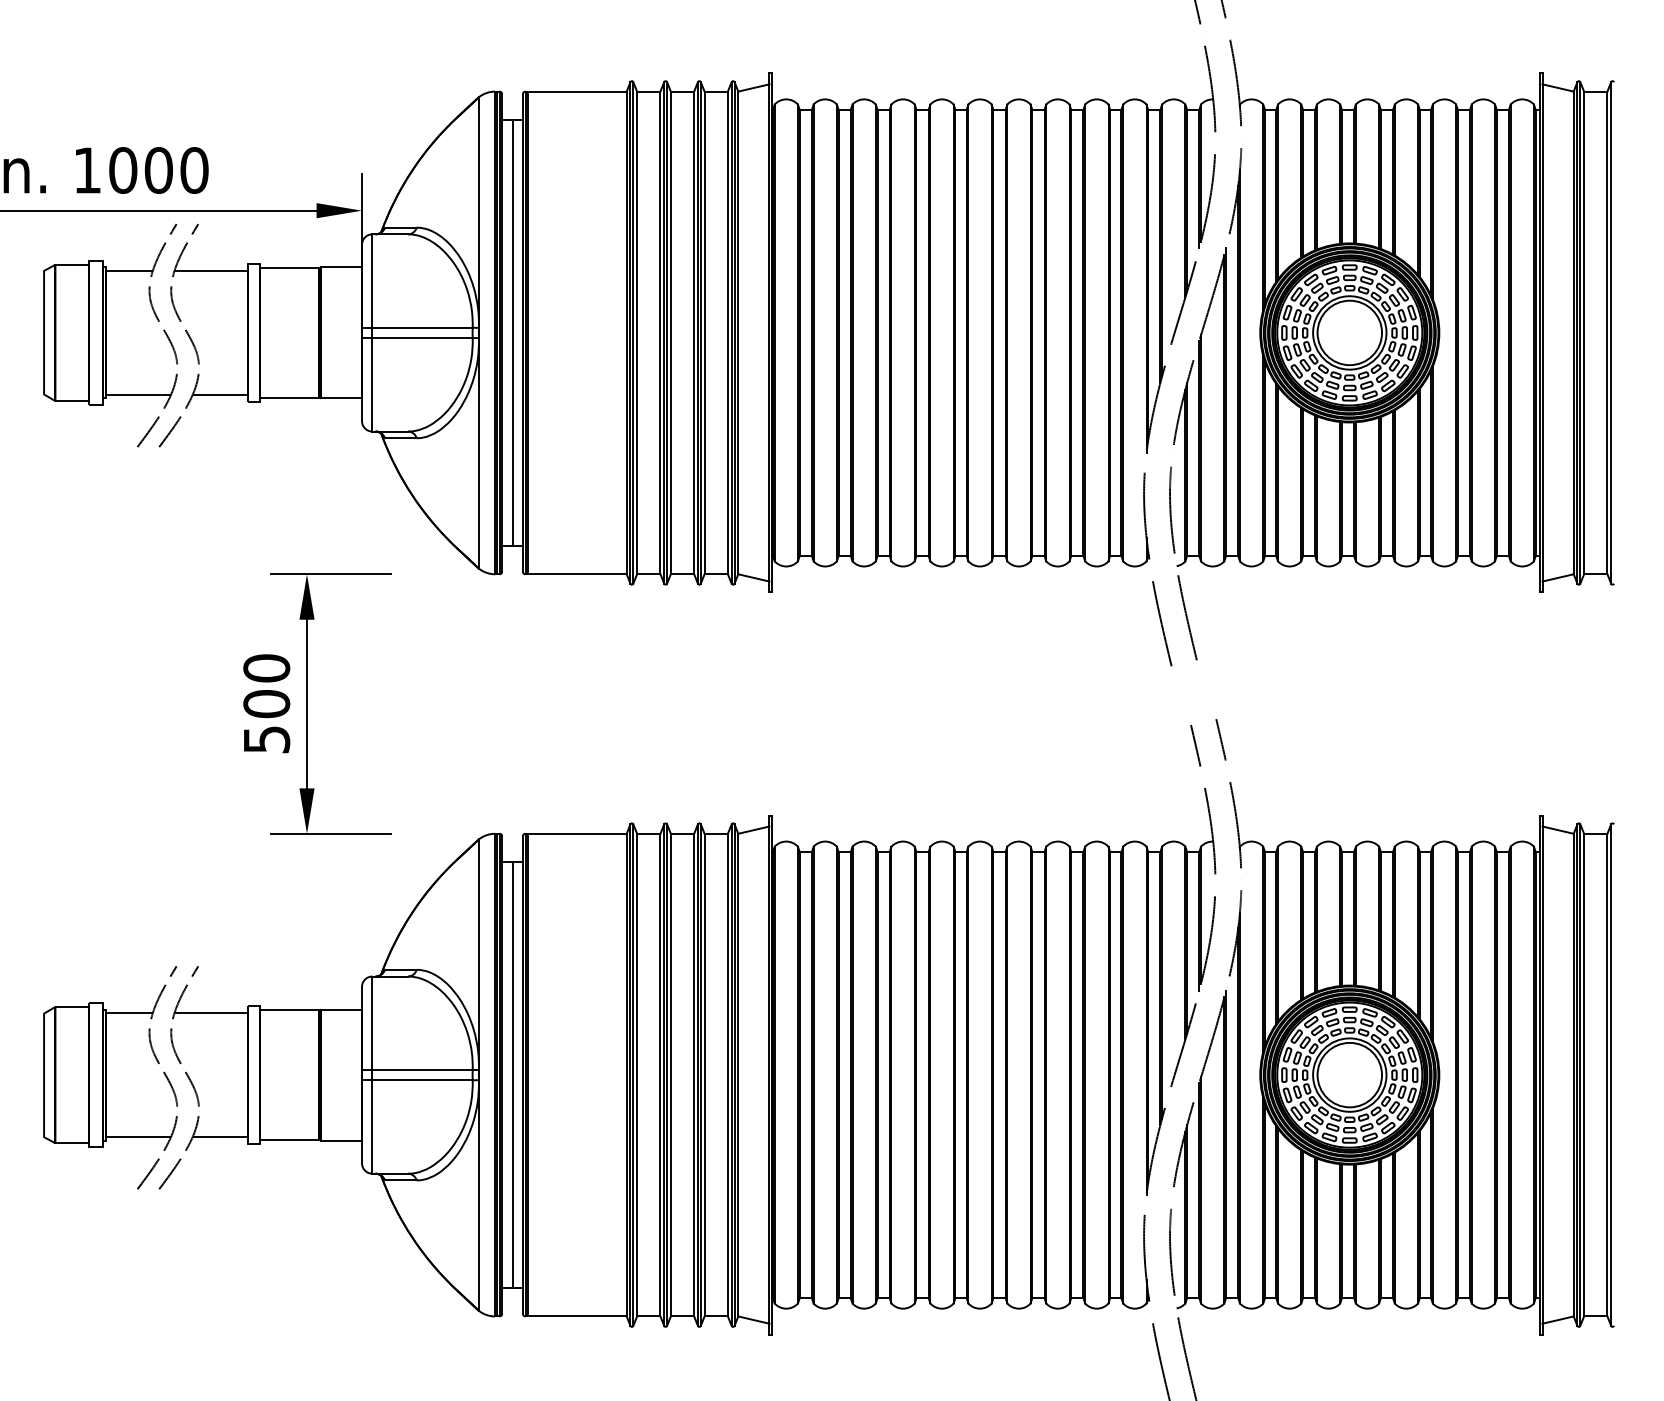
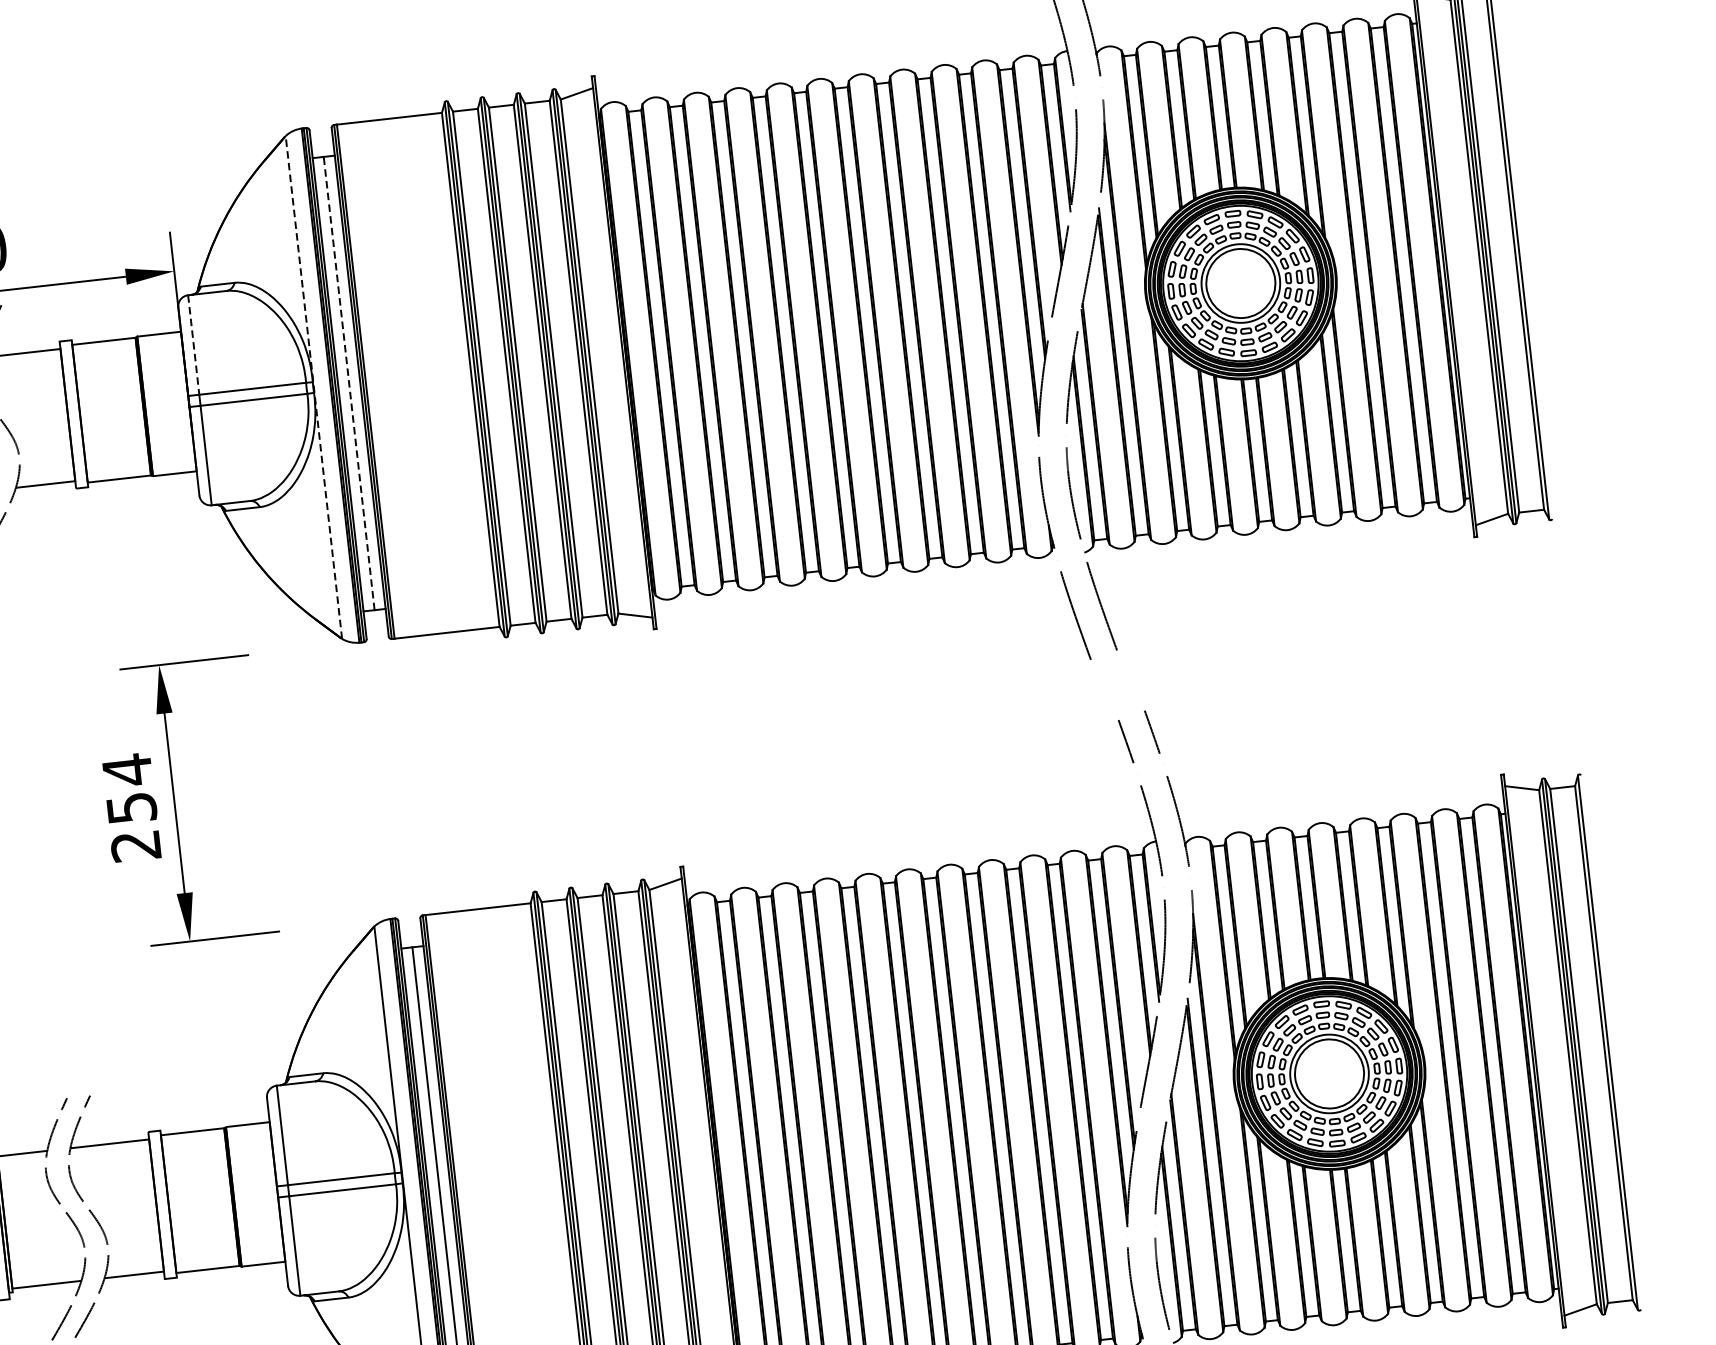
line: (372, 281) -> (193, 345), solid -> dashed
line: (479, 332) -> (313, 387), solid -> dashed
line: (512, 332) -> (349, 383), solid -> dashed
text: (266, 703) -> (131, 807), 500 -> 254

